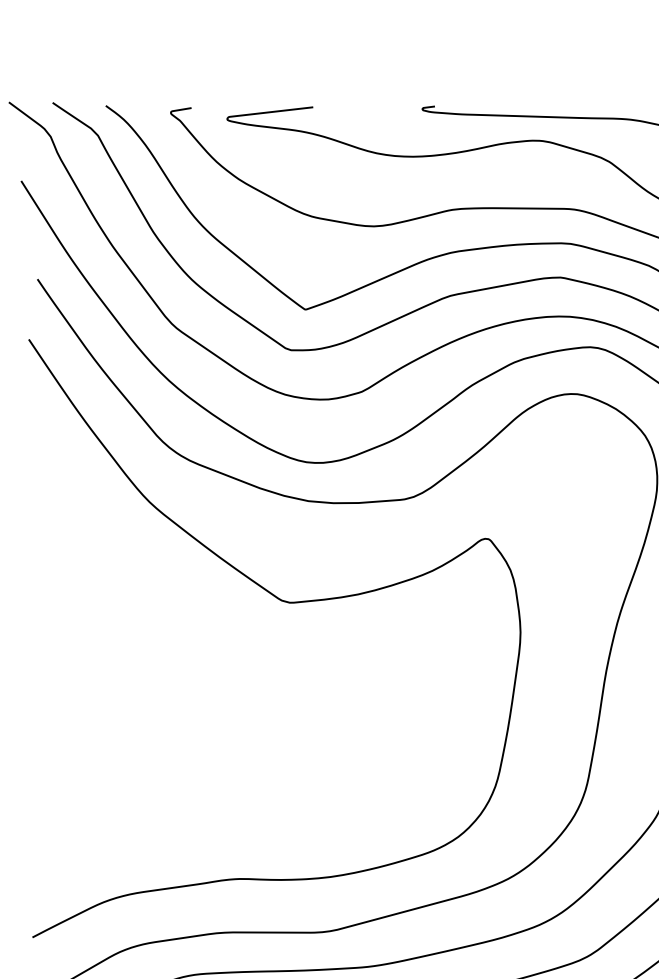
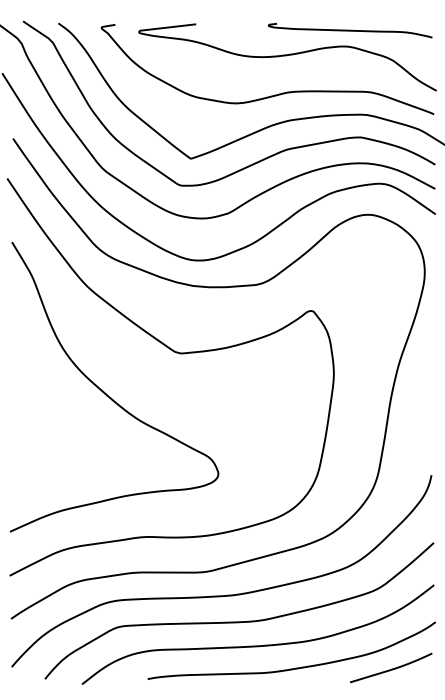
curve: (178, 663) -> (106, 393), added

